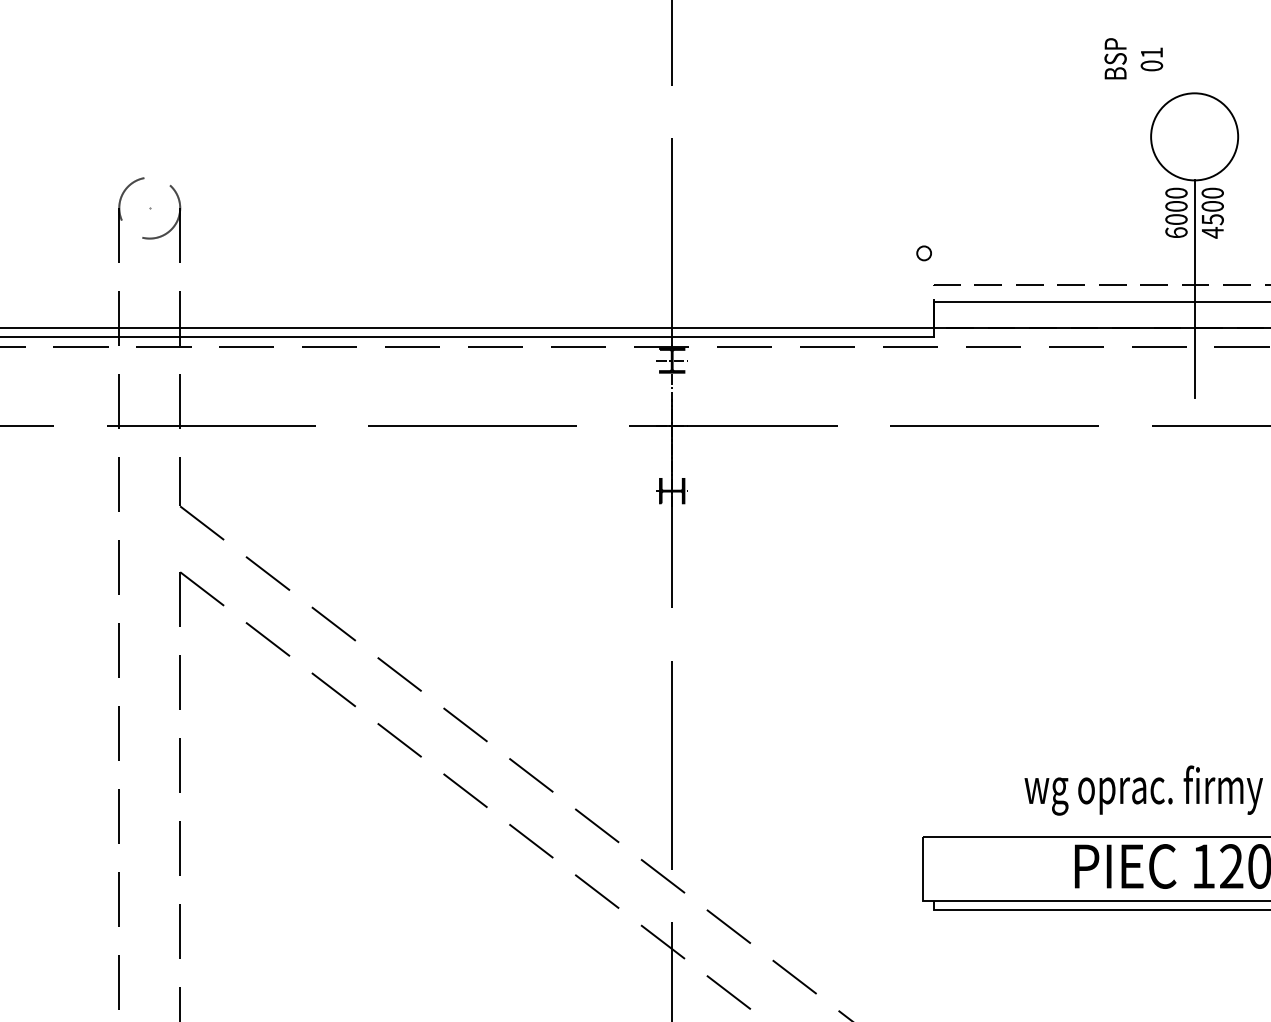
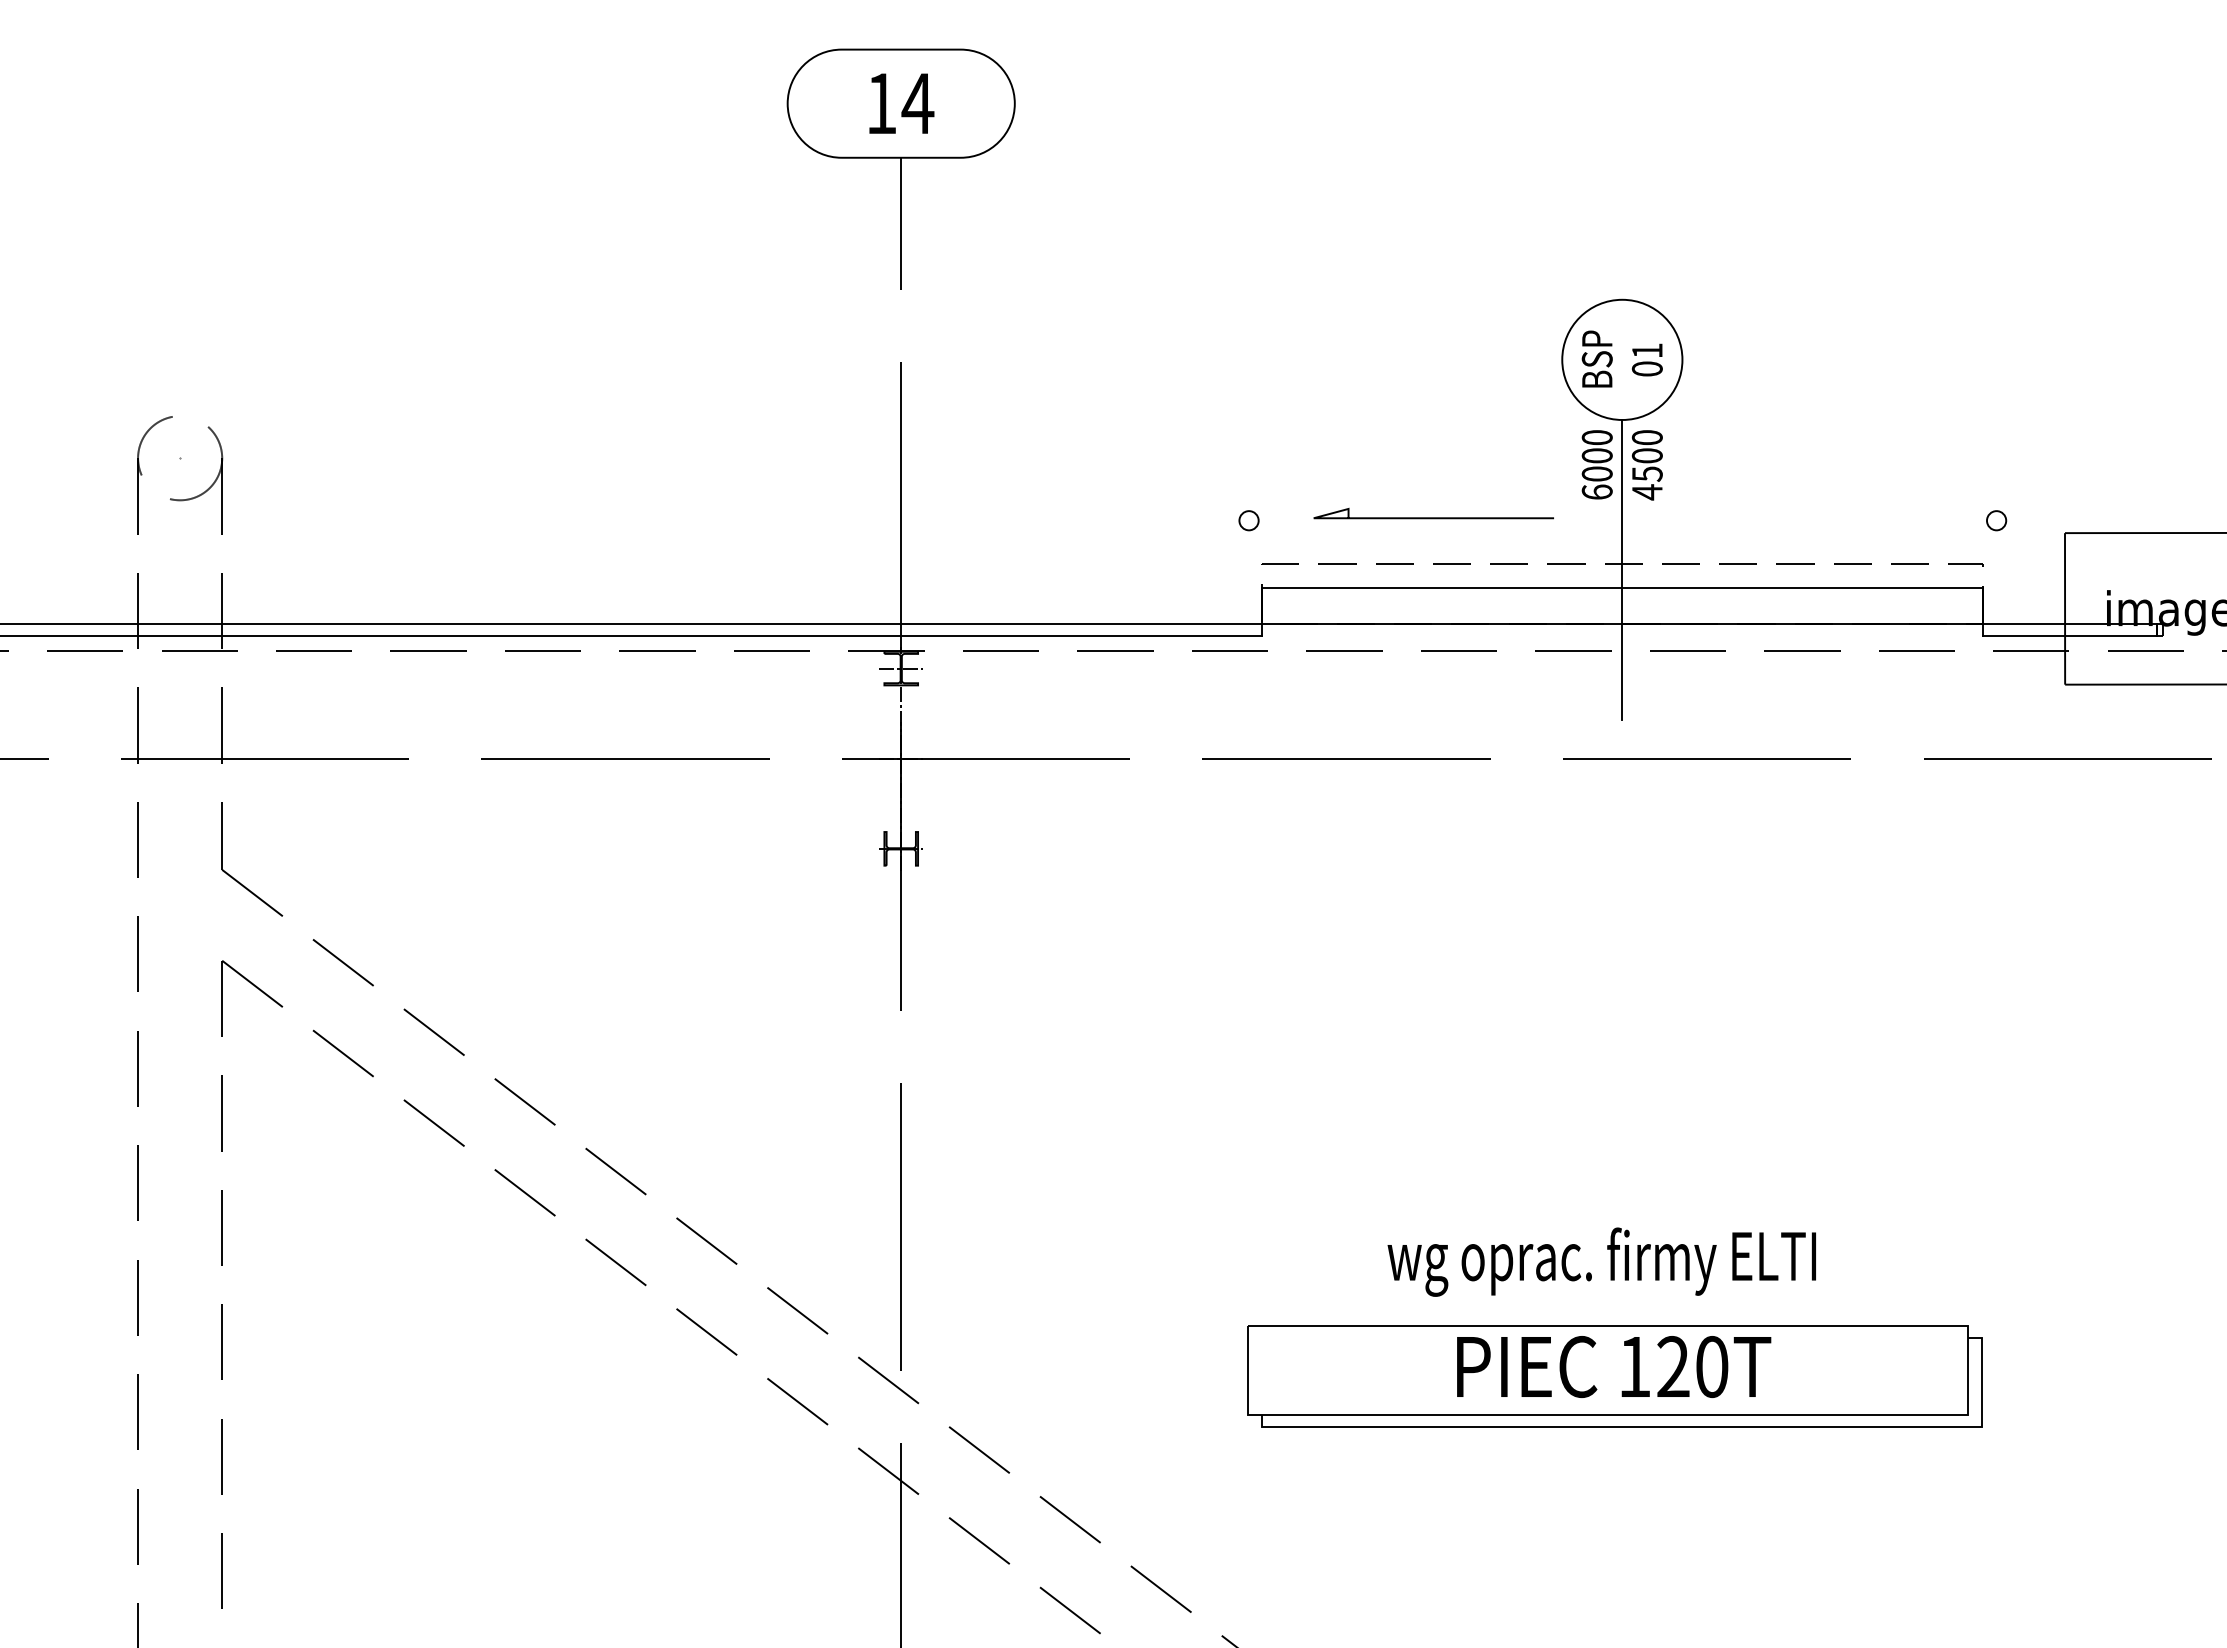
text: (1133, 58) -> (1621, 358), moved
line: (1057, 251) -> (1433, 517), added

